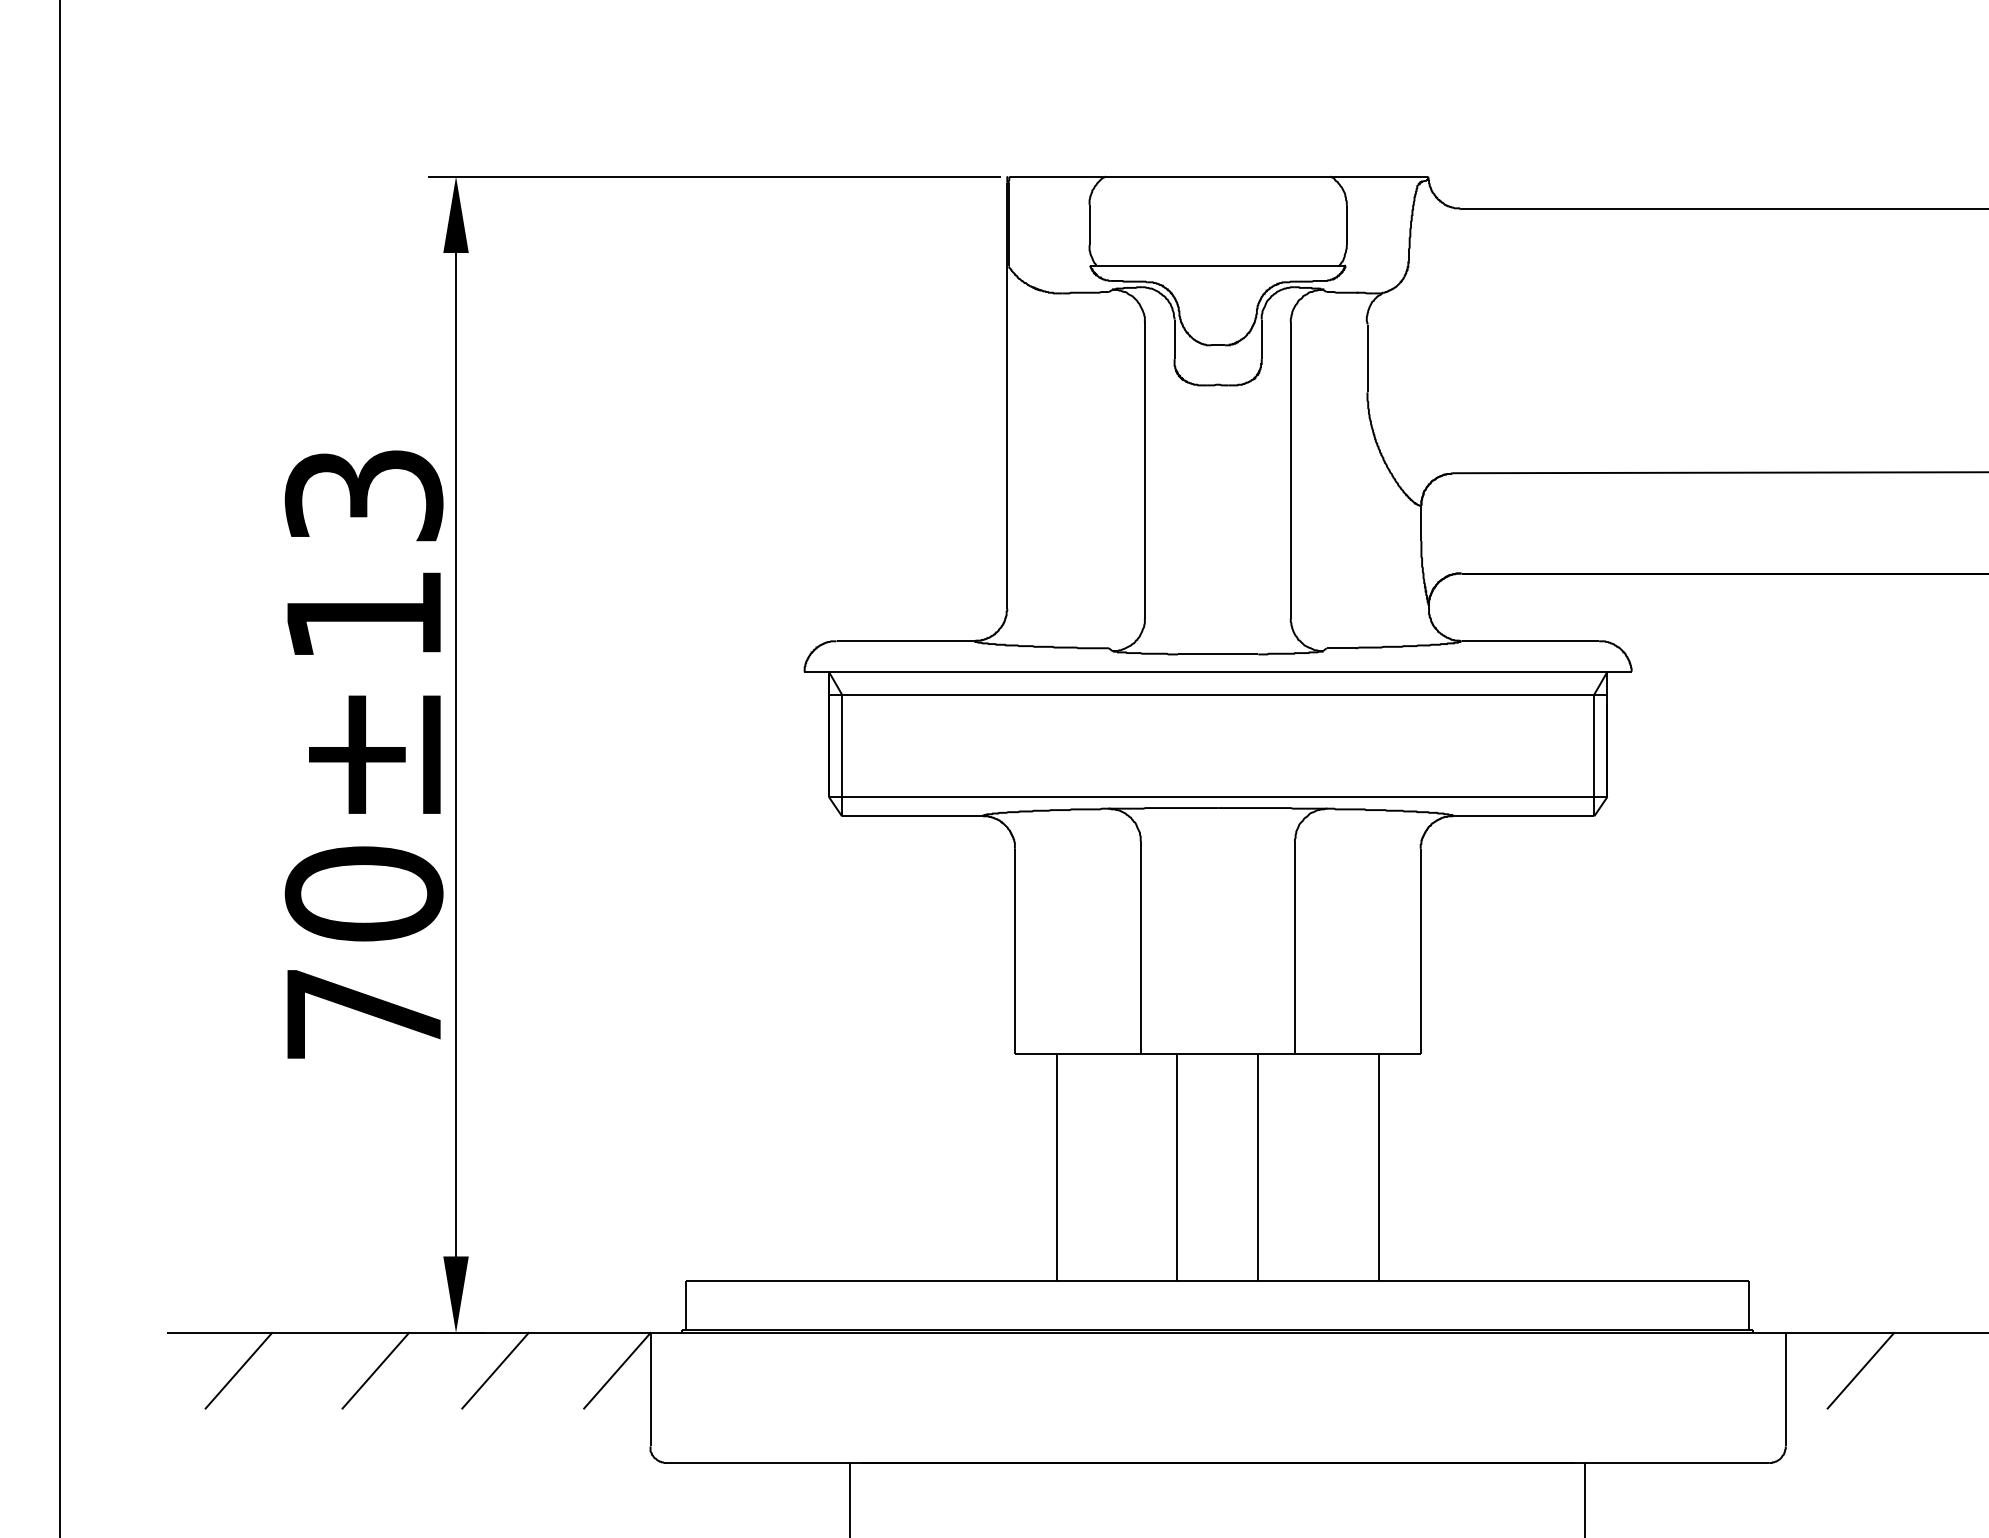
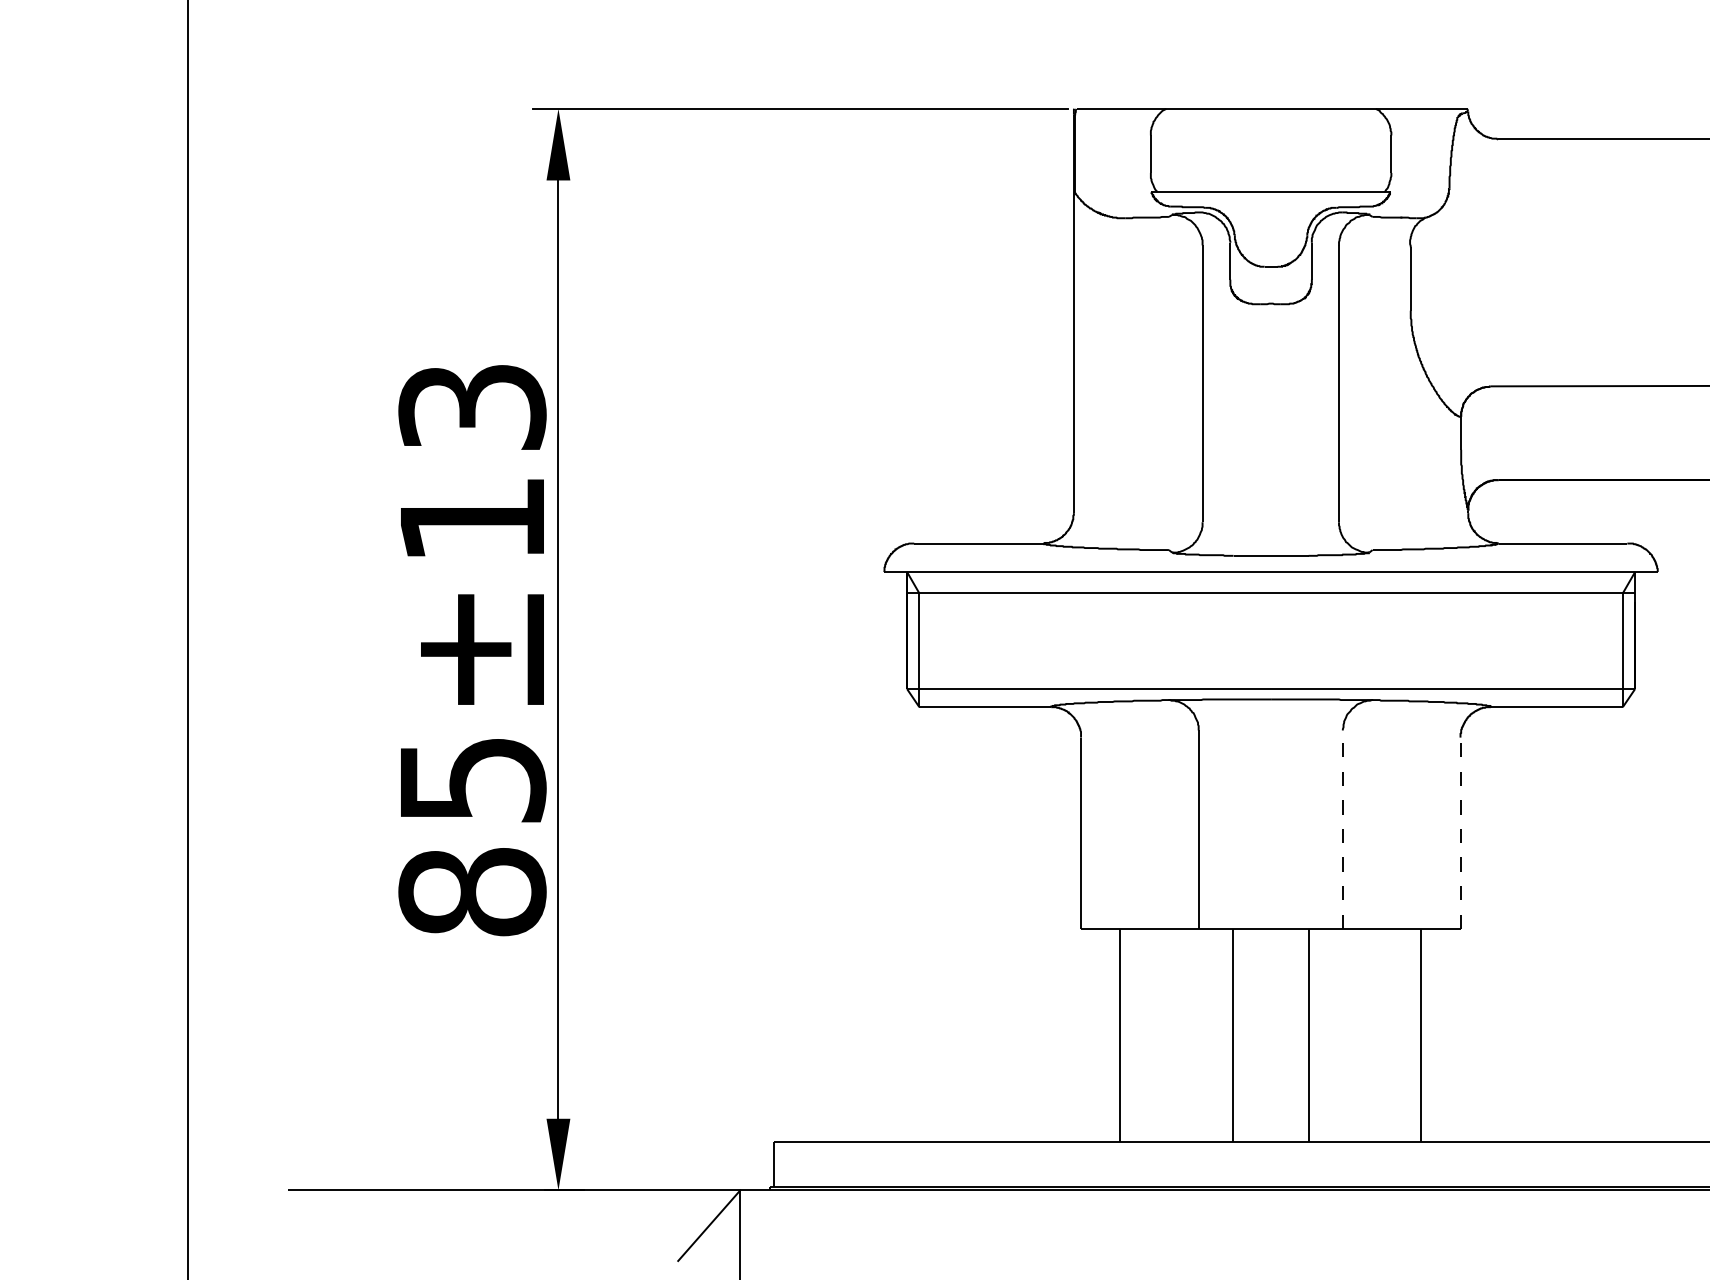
line: (1294, 946) -> (1342, 828), solid -> dashed
line: (1420, 950) -> (1460, 832), solid -> dashed
text: (363, 953) -> (471, 835), 70±13 -> 85±13
line: (238, 1370) -> (355, 1225), removed
line: (375, 1370) -> (483, 1225), removed
line: (495, 1370) -> (595, 1225), removed

